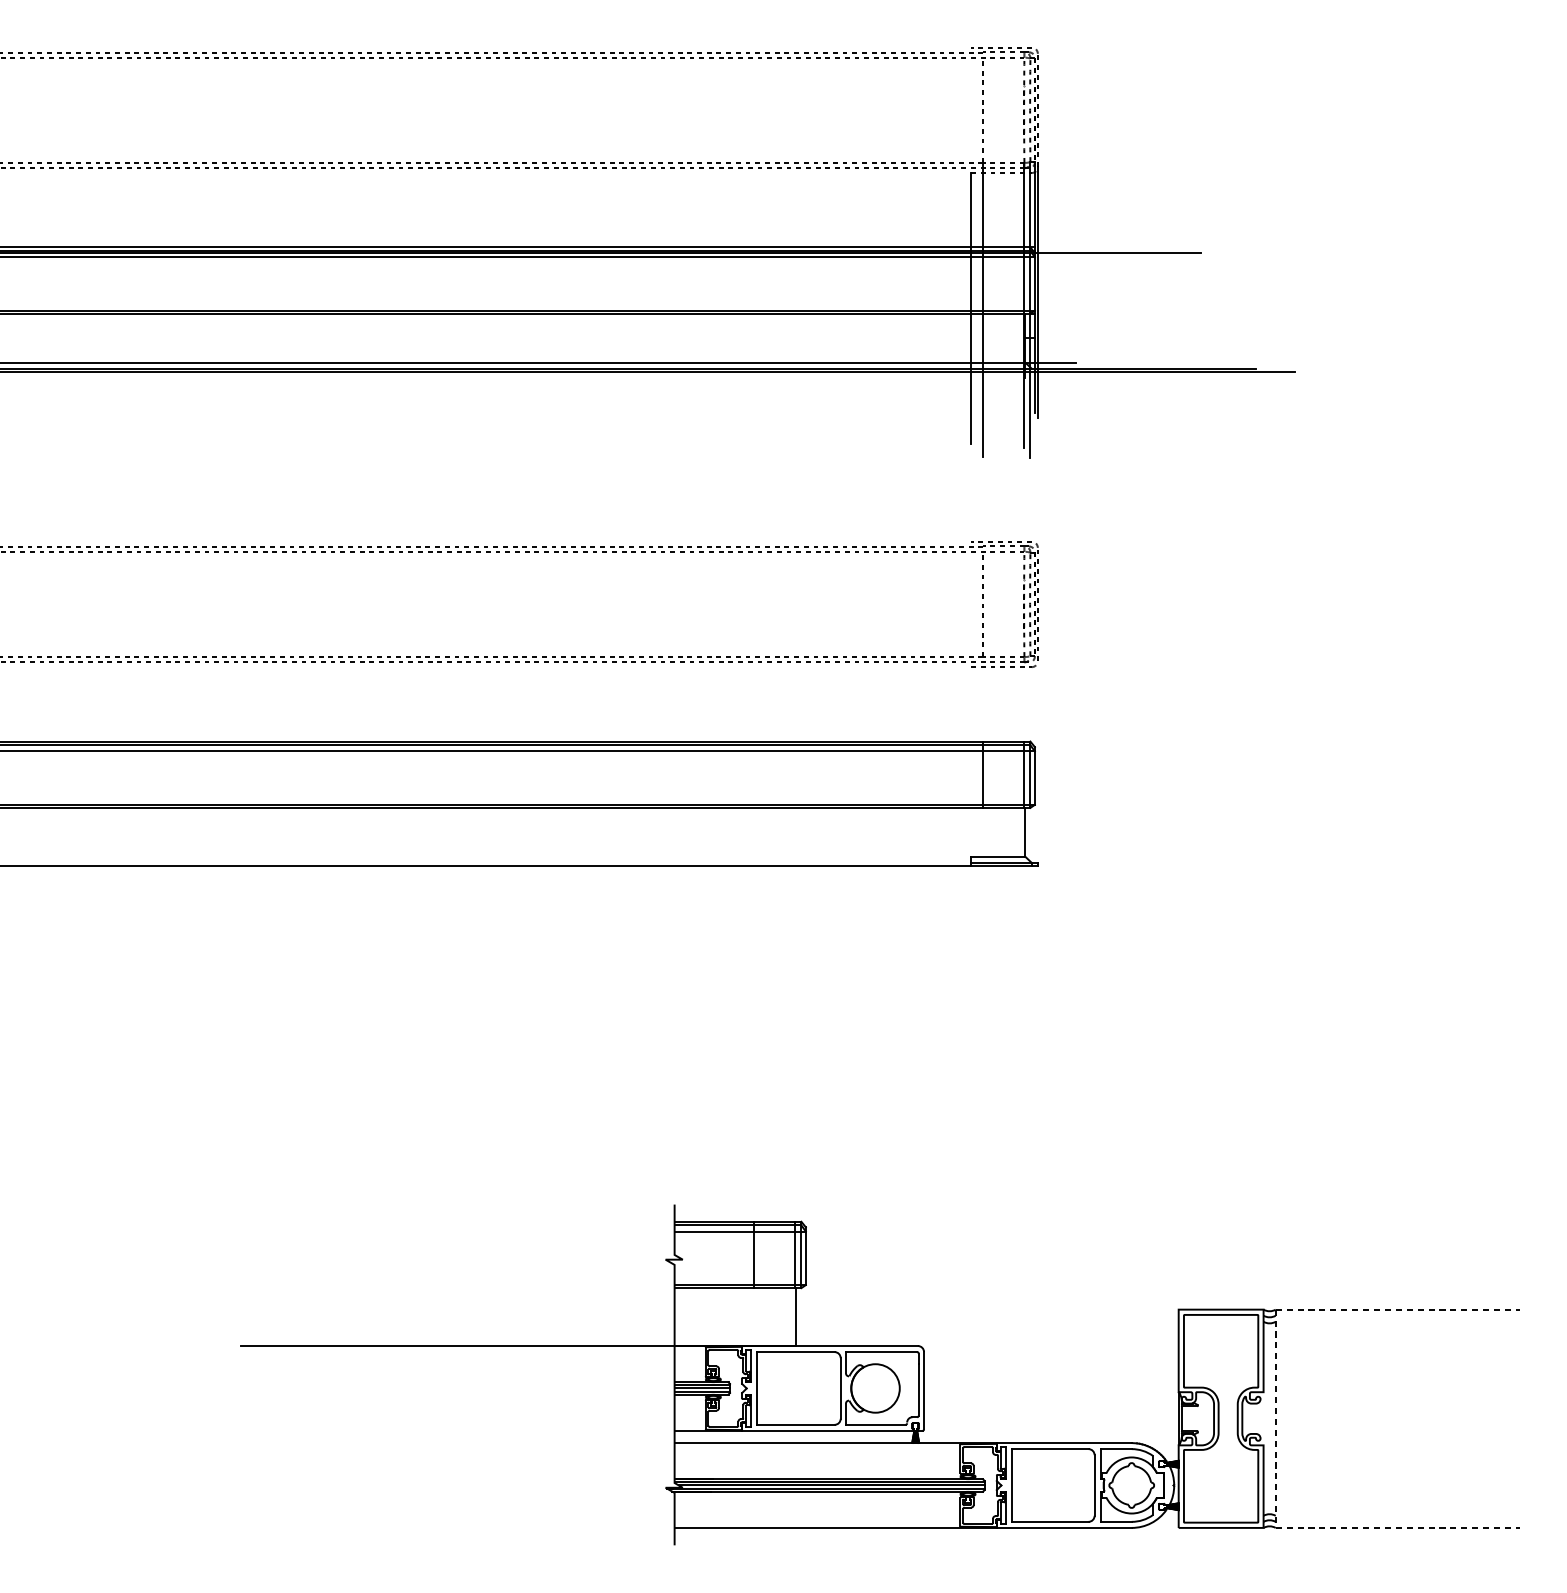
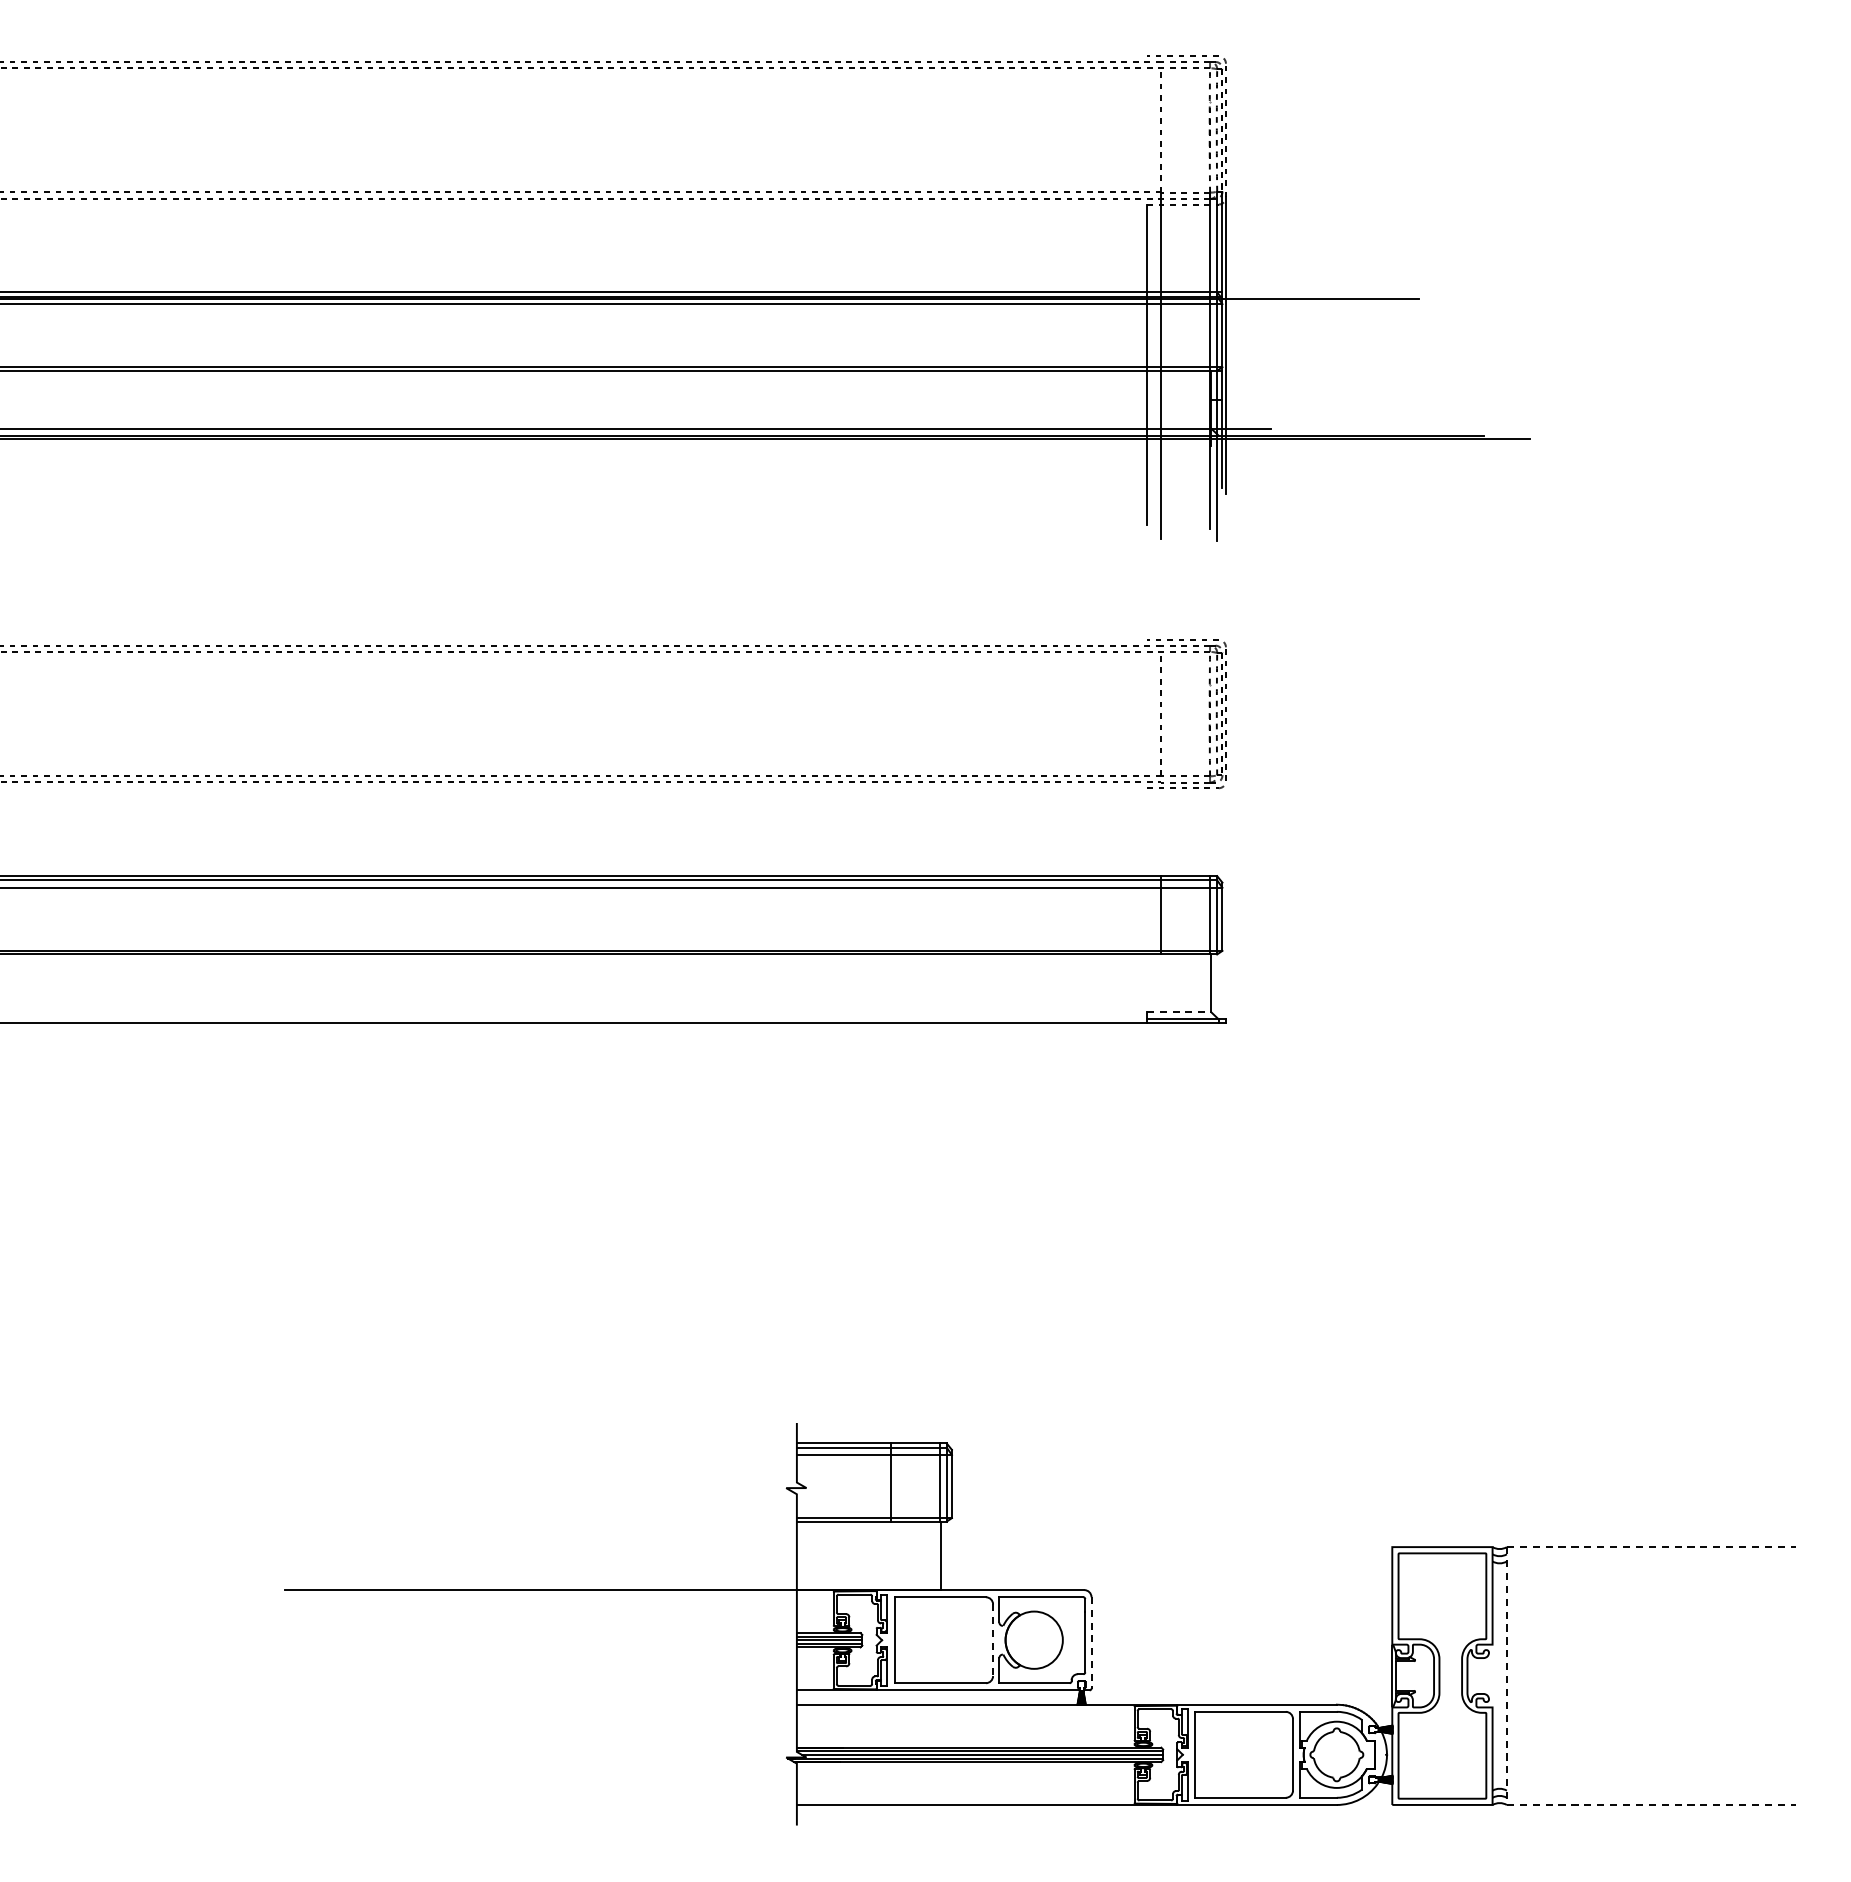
line: (998, 857) -> (1179, 1012), solid -> dashed
line: (841, 1388) -> (993, 1640), solid -> dashed
line: (924, 1390) -> (1091, 1642), solid -> dashed

